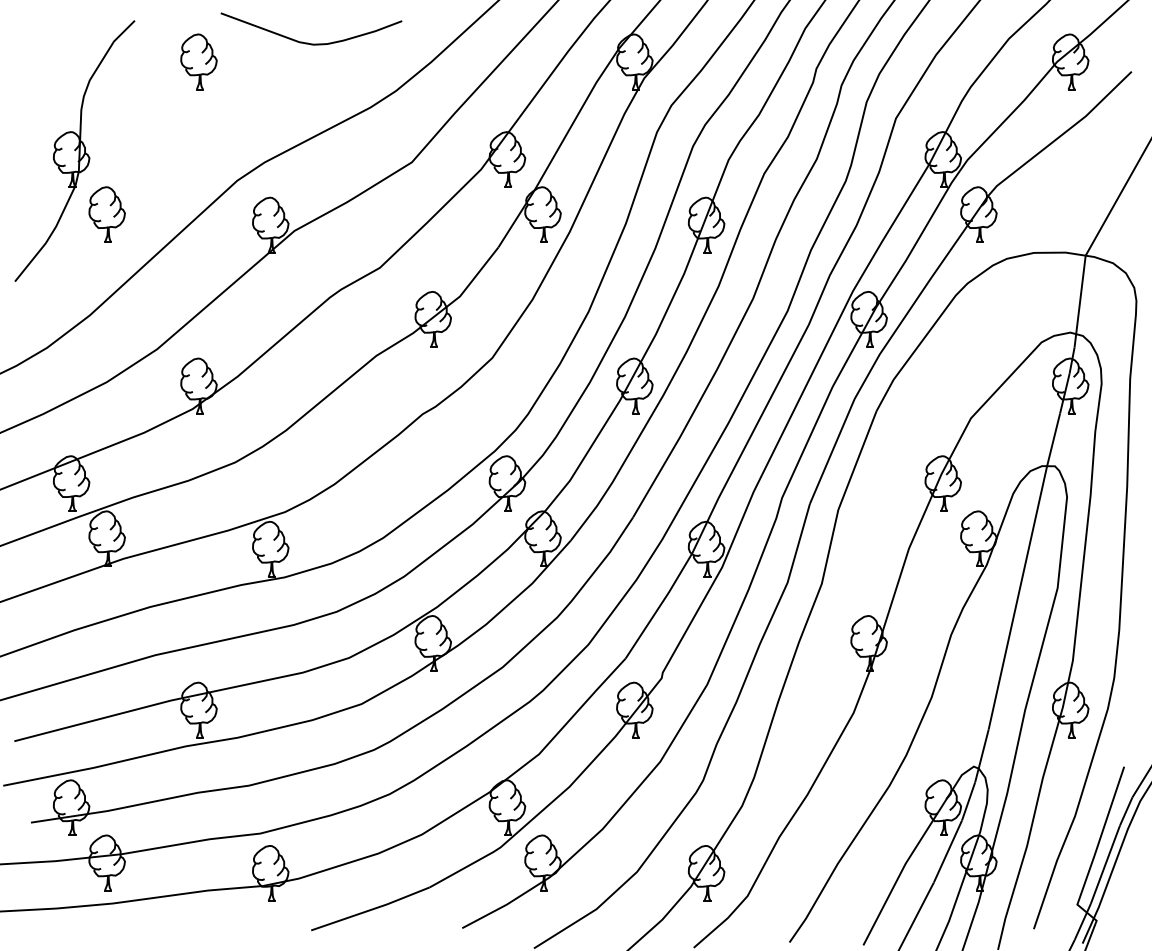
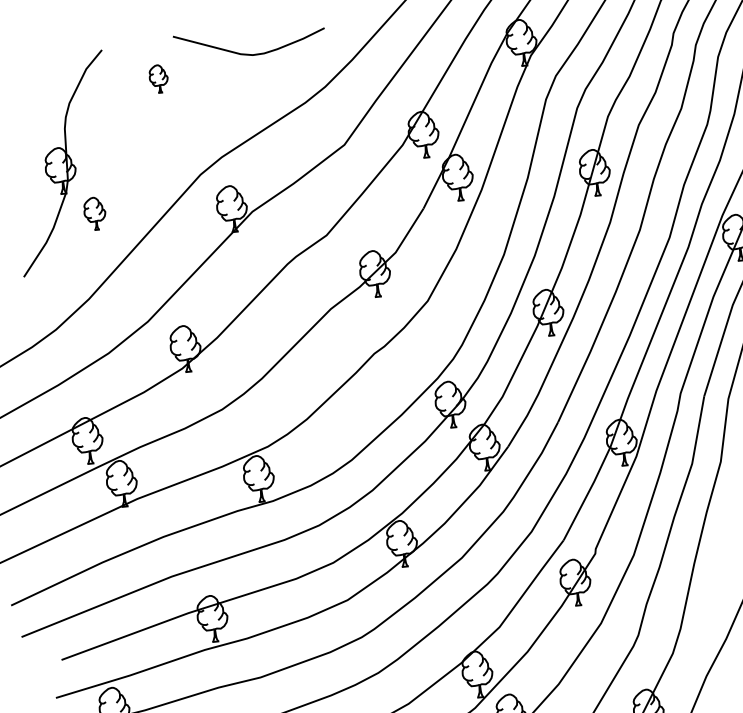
part: (198, 61) -> (158, 78), size x0.6
part: (106, 214) -> (94, 213), size x0.7

